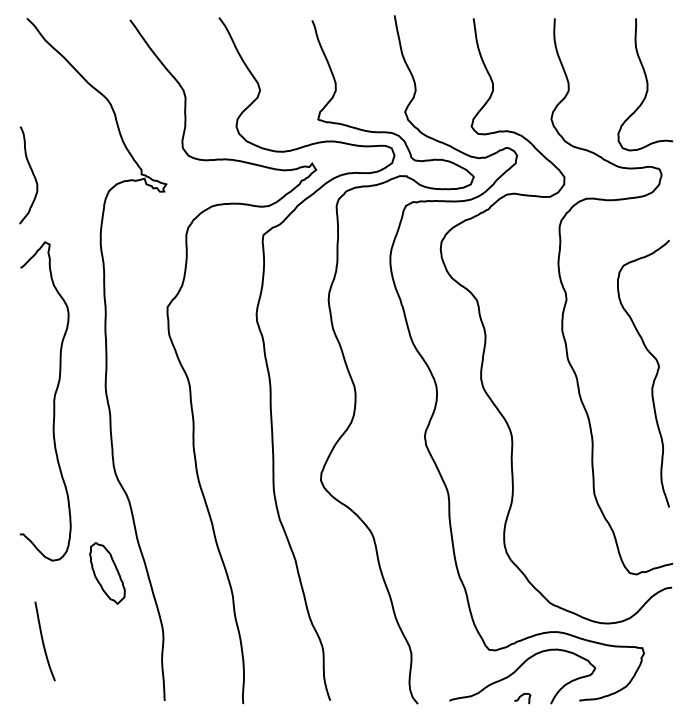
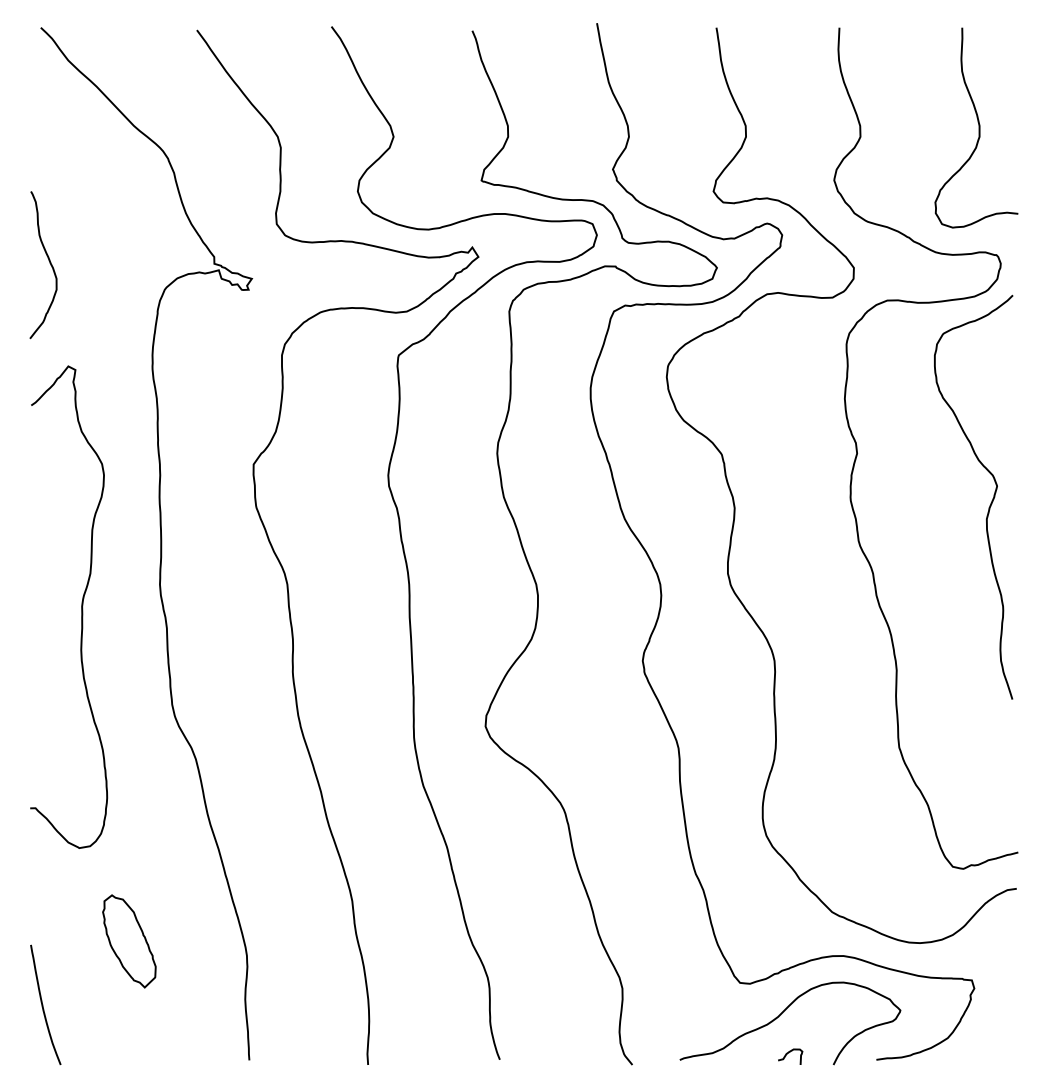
curve: (653, 379) -> (988, 505), moved
part: (107, 573) -> (129, 941), moved
curve: (43, 641) -> (43, 1005), moved

